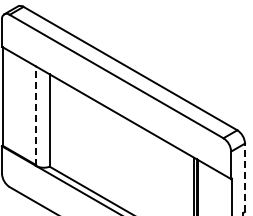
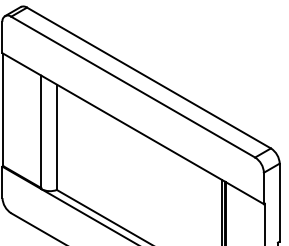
line: (36, 116) -> (41, 132), dashed -> solid
line: (245, 177) -> (280, 202), dashed -> solid

